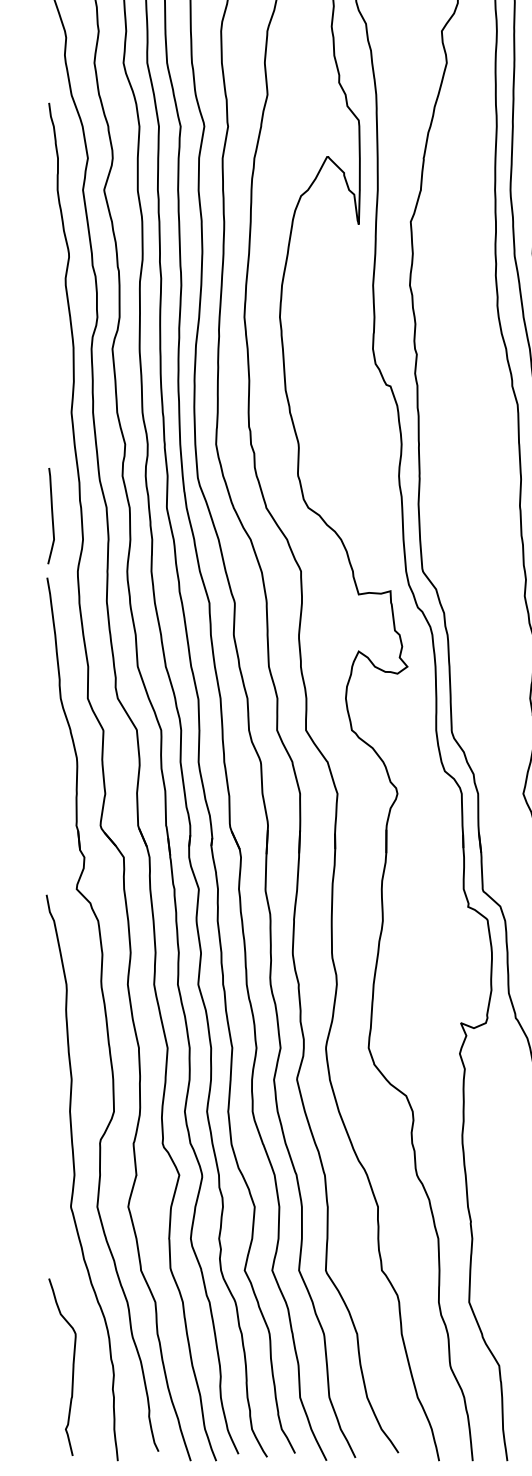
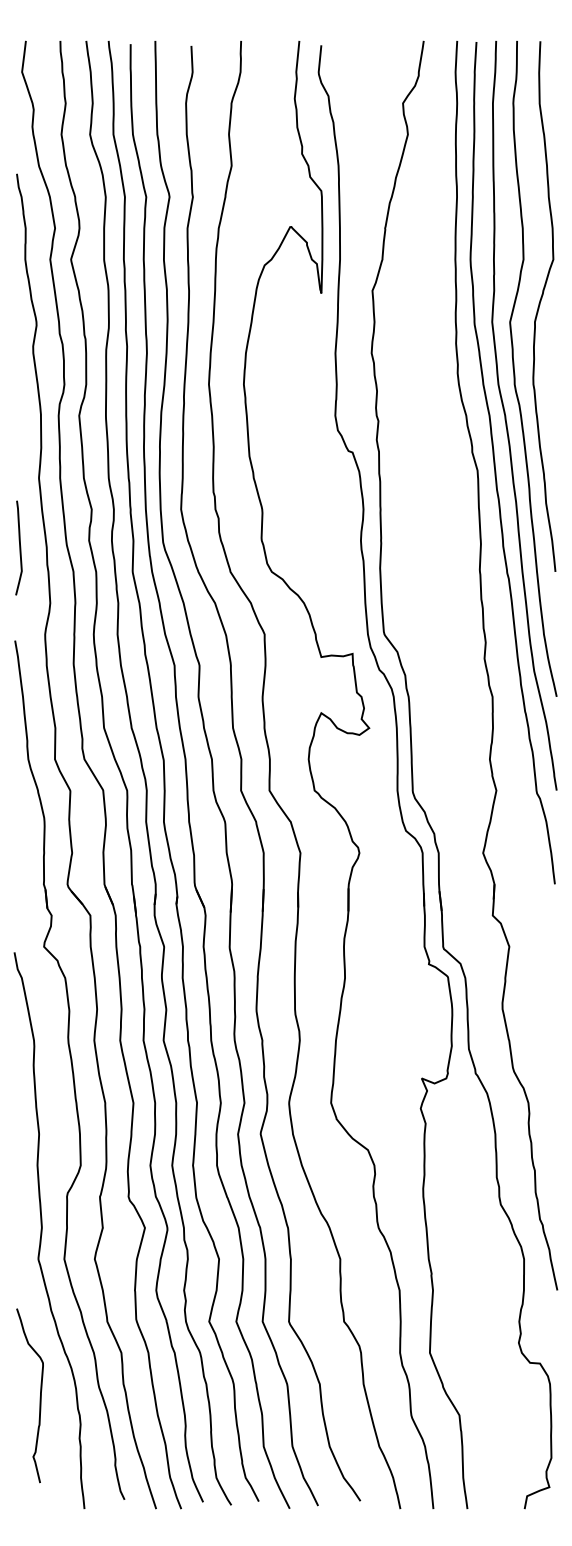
curve: (51, 515) -> (19, 547), moved
curve: (72, 1368) -> (39, 1397), moved

